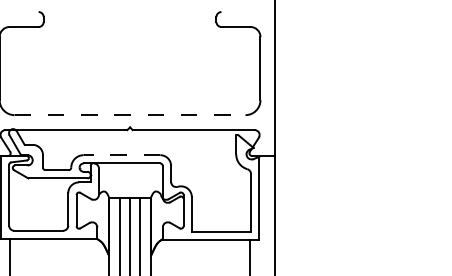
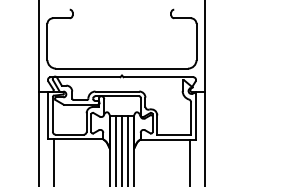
line: (130, 114) -> (122, 68), dashed -> solid
line: (122, 155) -> (117, 91), dashed -> solid

